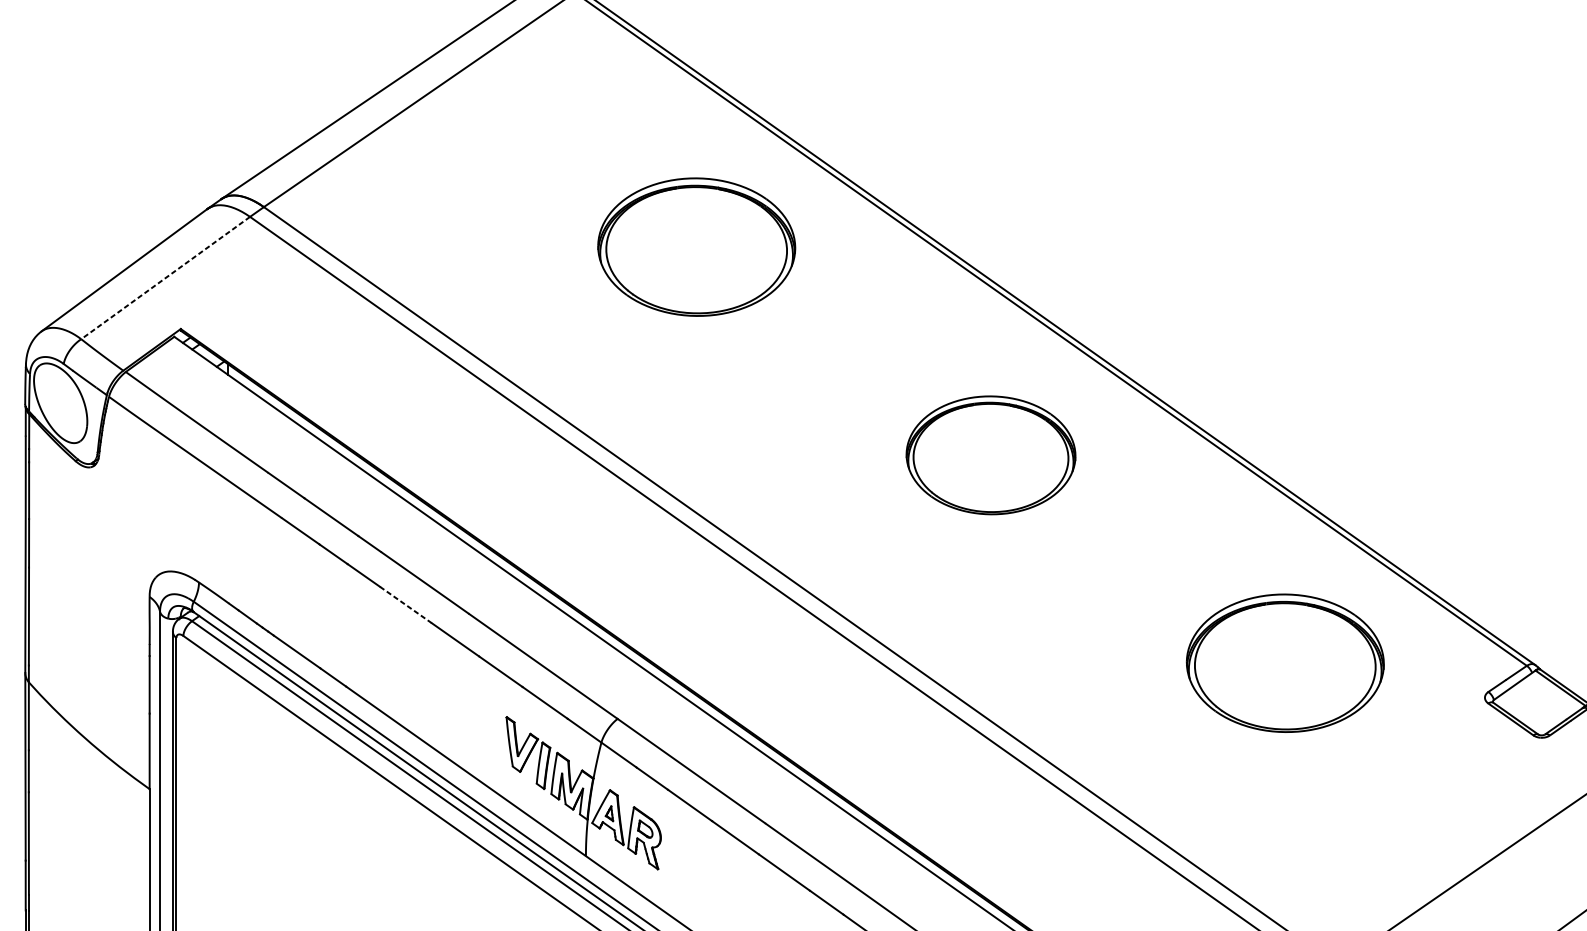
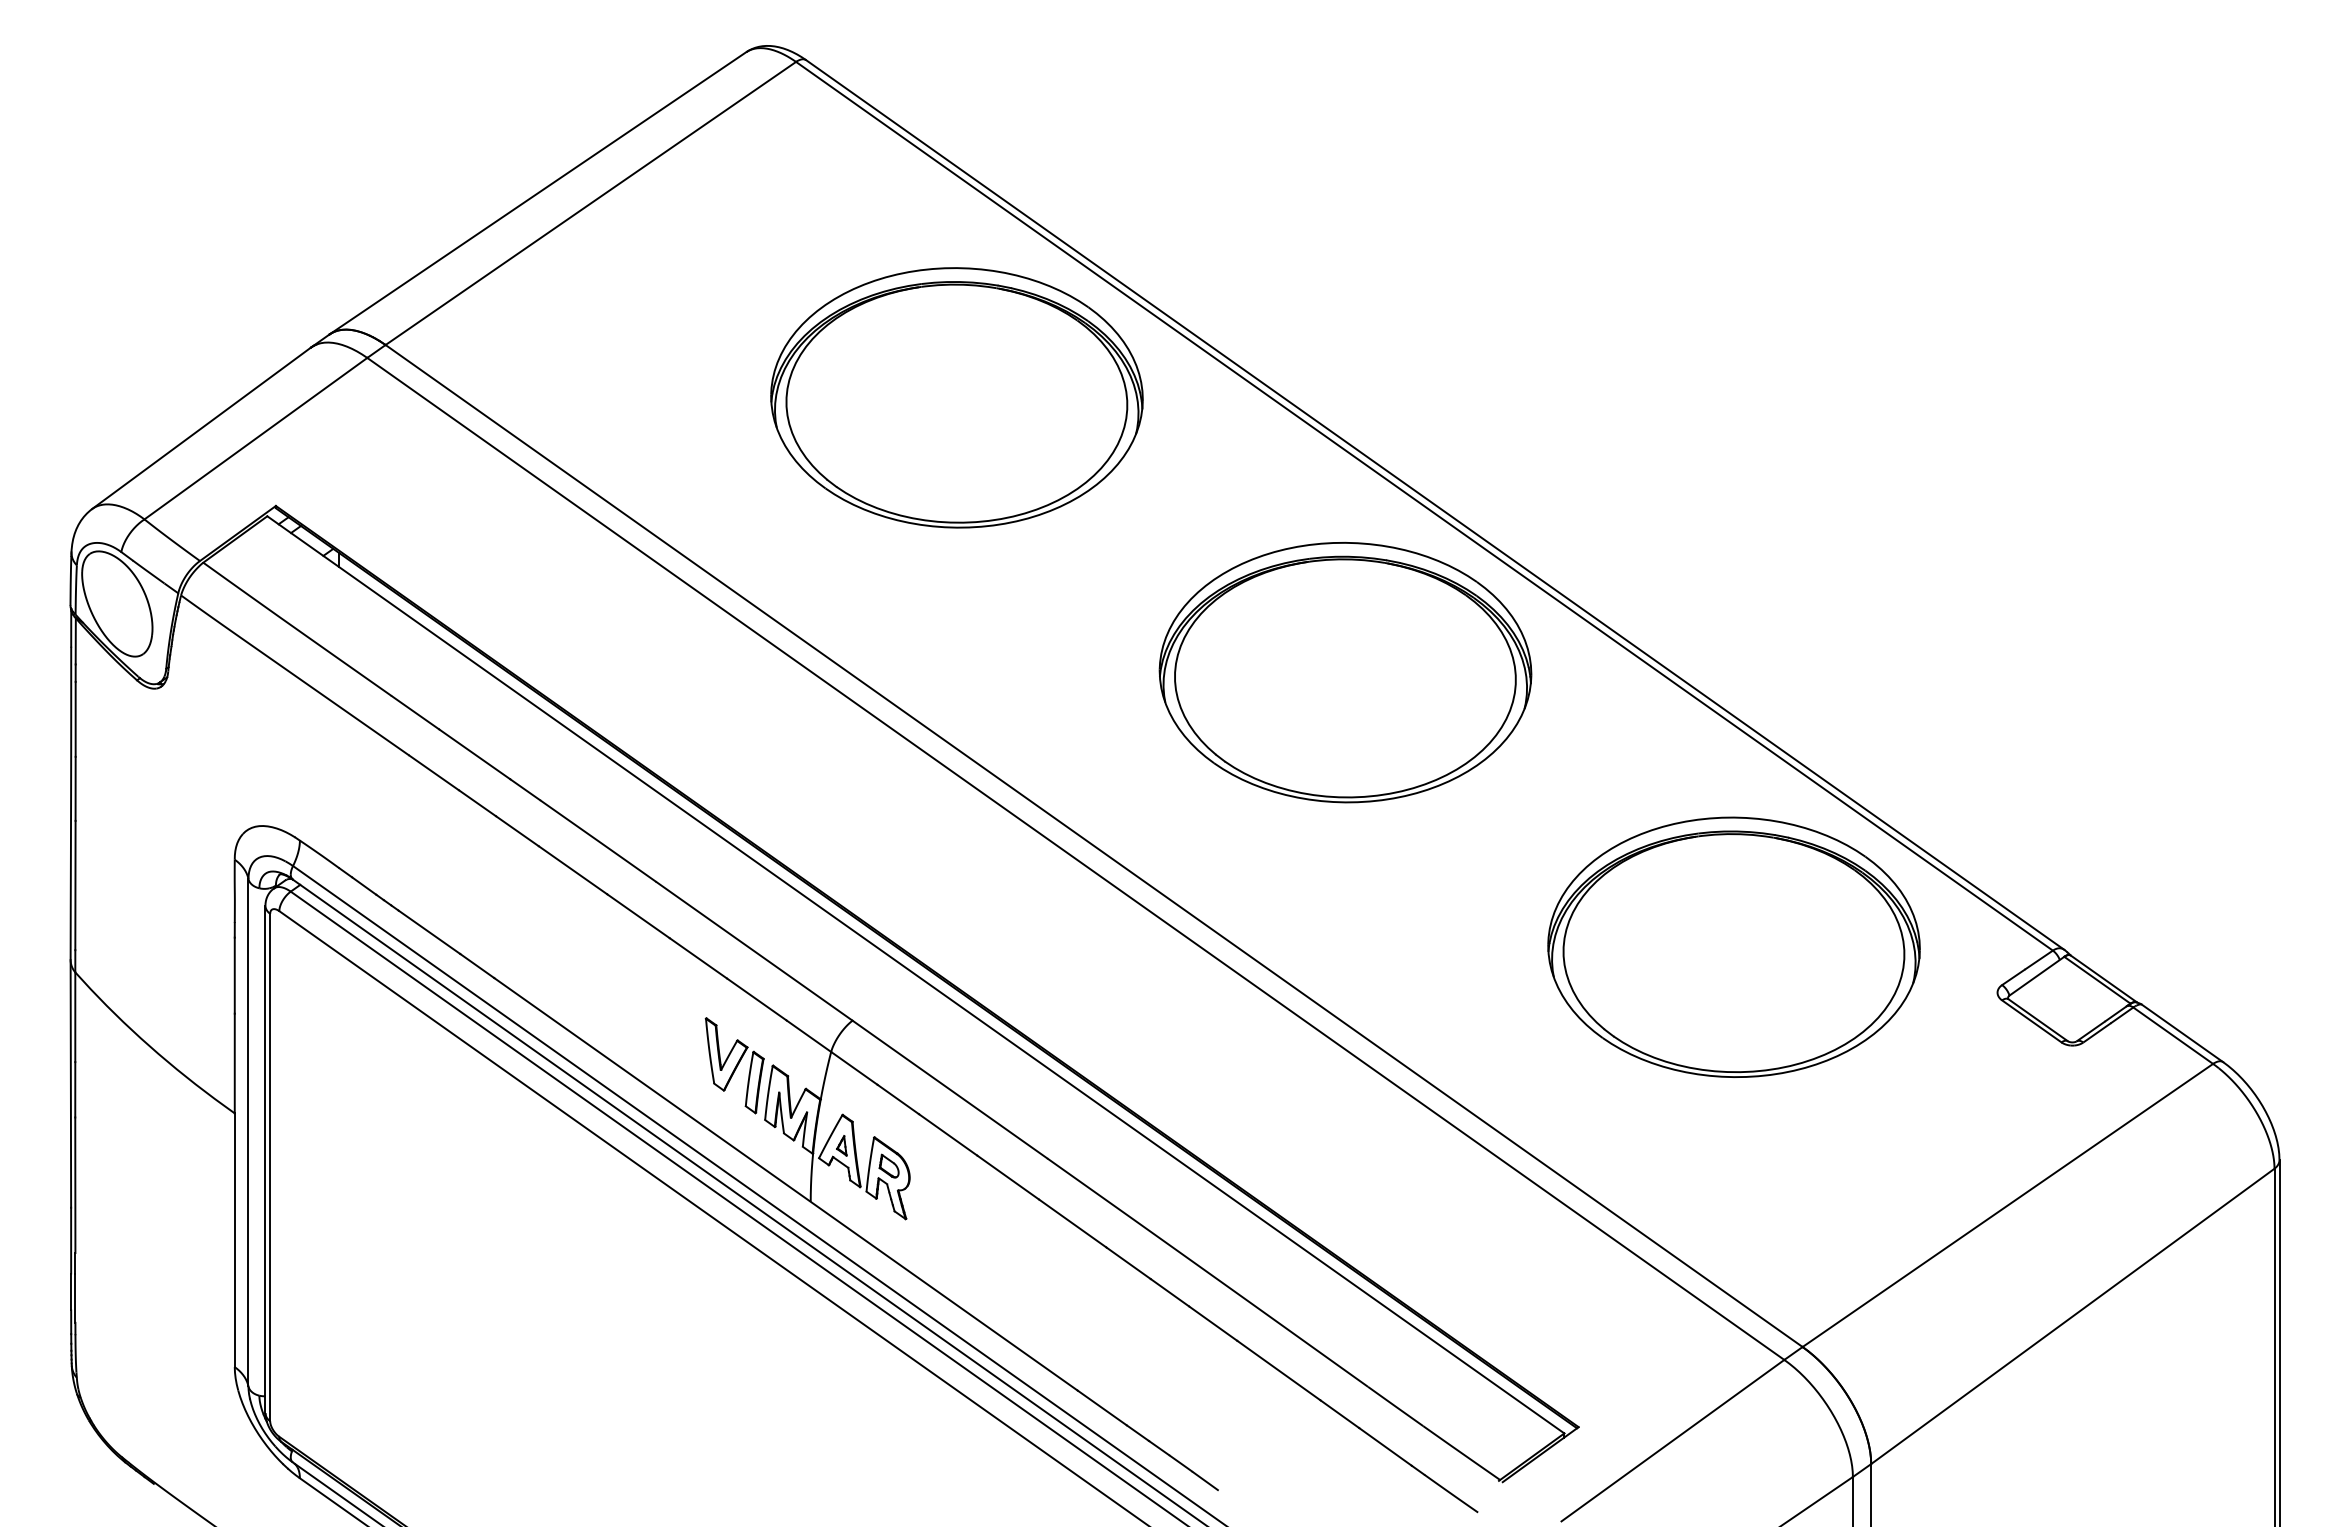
part: (696, 246) -> (956, 397), size x1.43
line: (165, 277) -> (255, 438), dashed -> solid
part: (991, 455) -> (1345, 672), size x1.67
line: (406, 605) -> (573, 870), dashed -> solid
part: (1284, 662) -> (1733, 946), size x1.43

